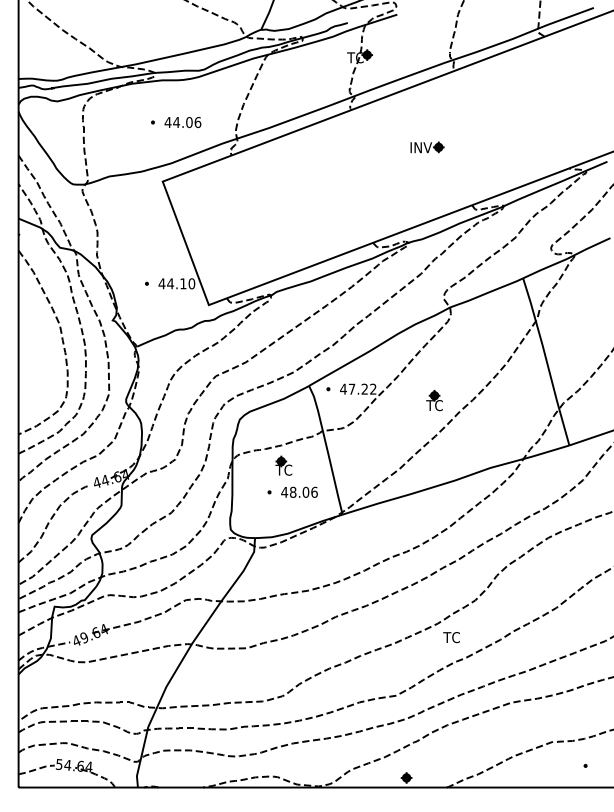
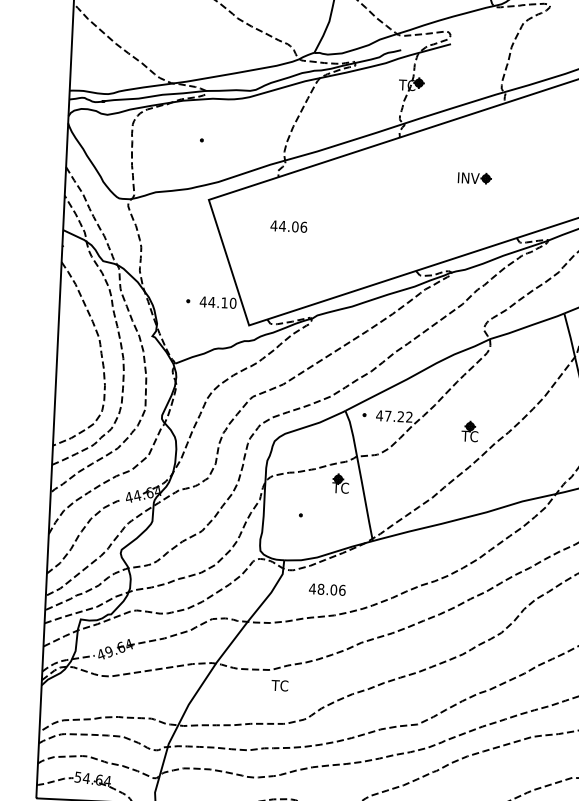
text: (182, 122) -> (288, 226), moved
part: (283, 465) -> (340, 483), moved
text: (299, 491) -> (327, 588), moved
text: (451, 637) -> (279, 685), moved

